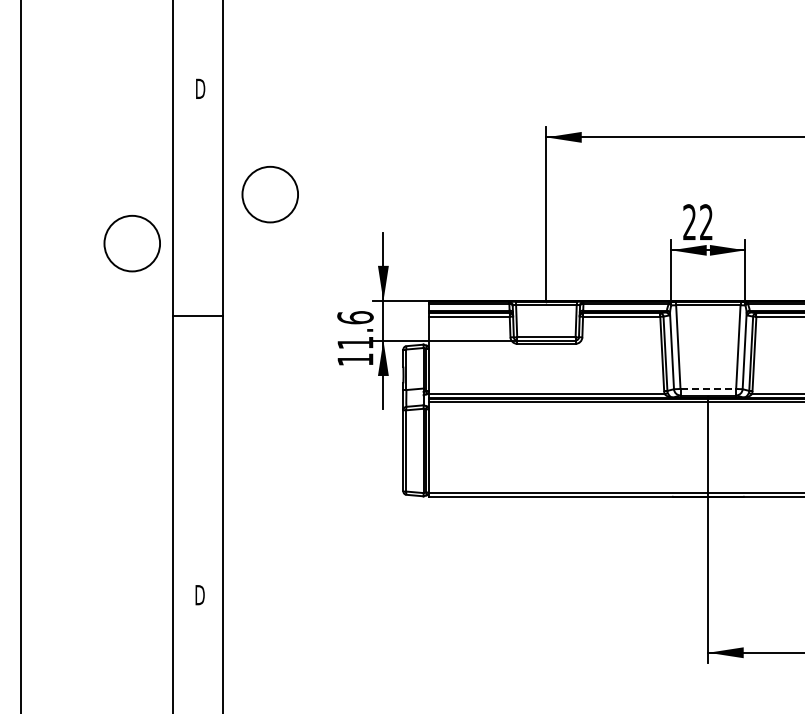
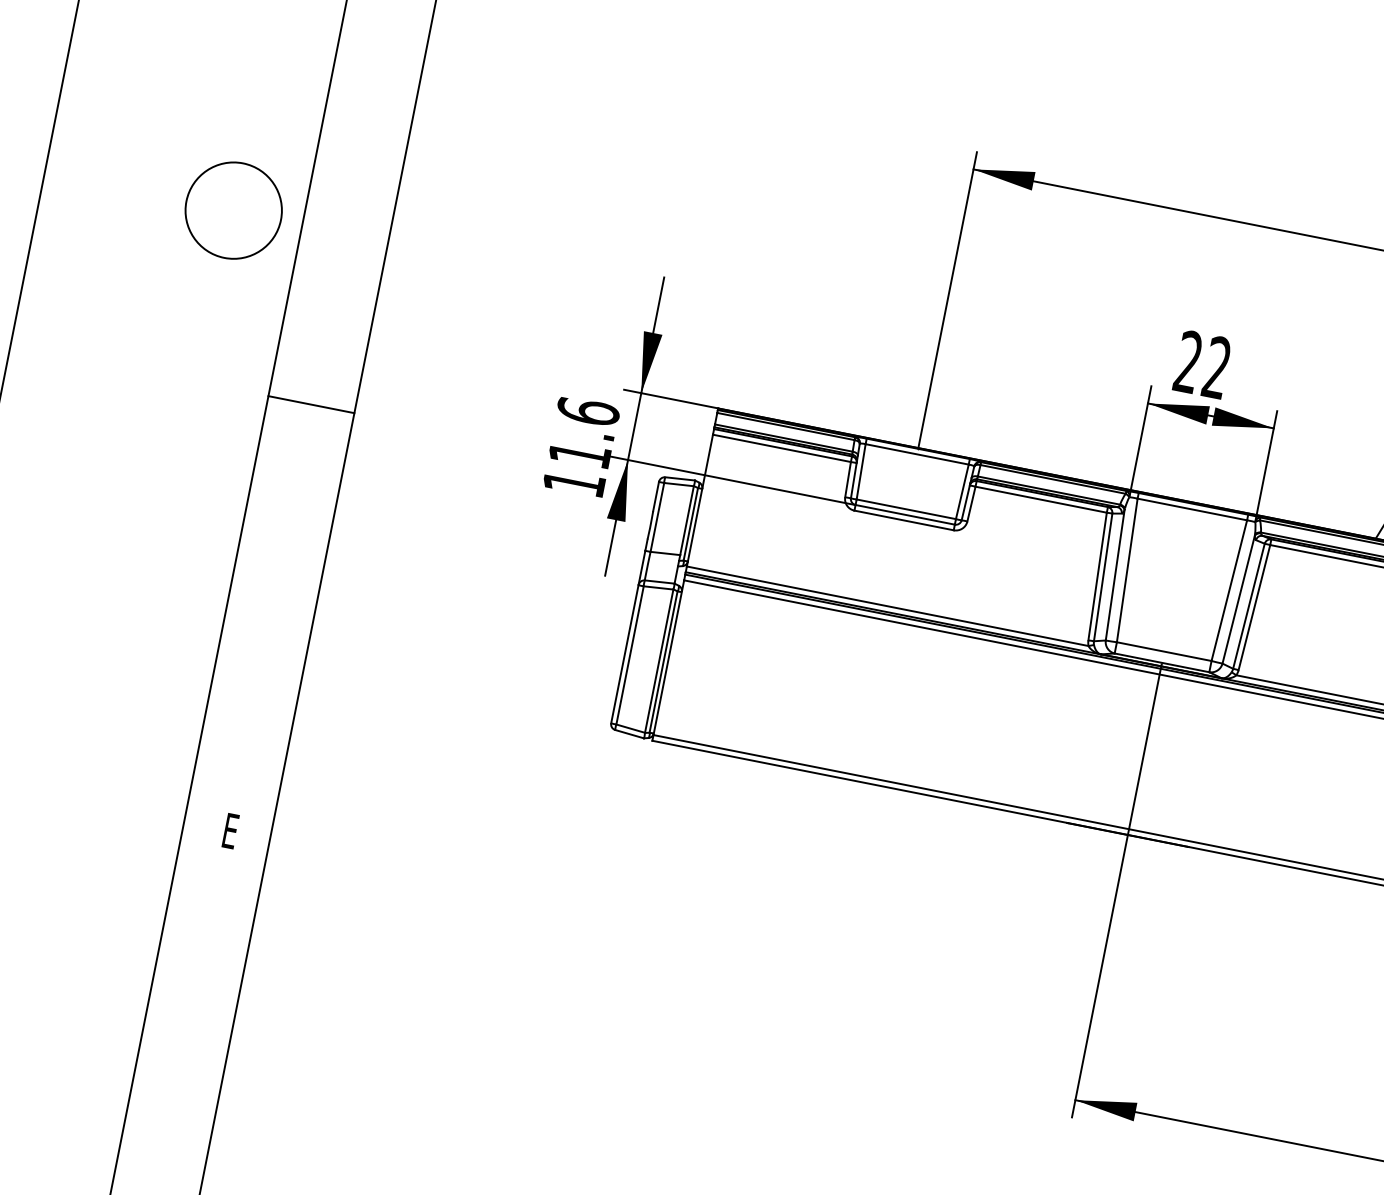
circle: (269, 194) -> (483, 173), removed
line: (197, 315) -> (310, 404), moved
line: (708, 388) -> (1164, 650), dashed -> solid
text: (199, 595) -> (229, 831), D -> E

